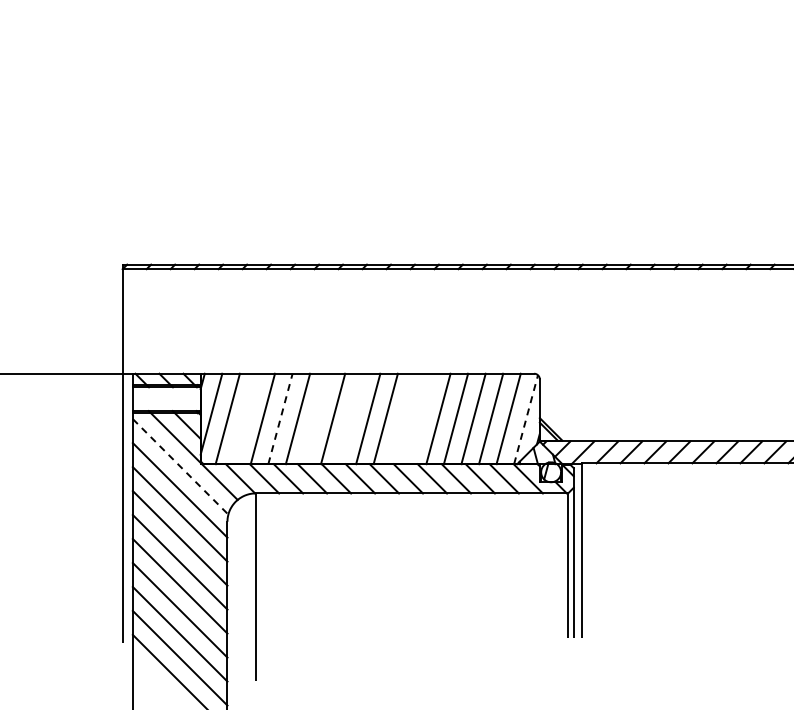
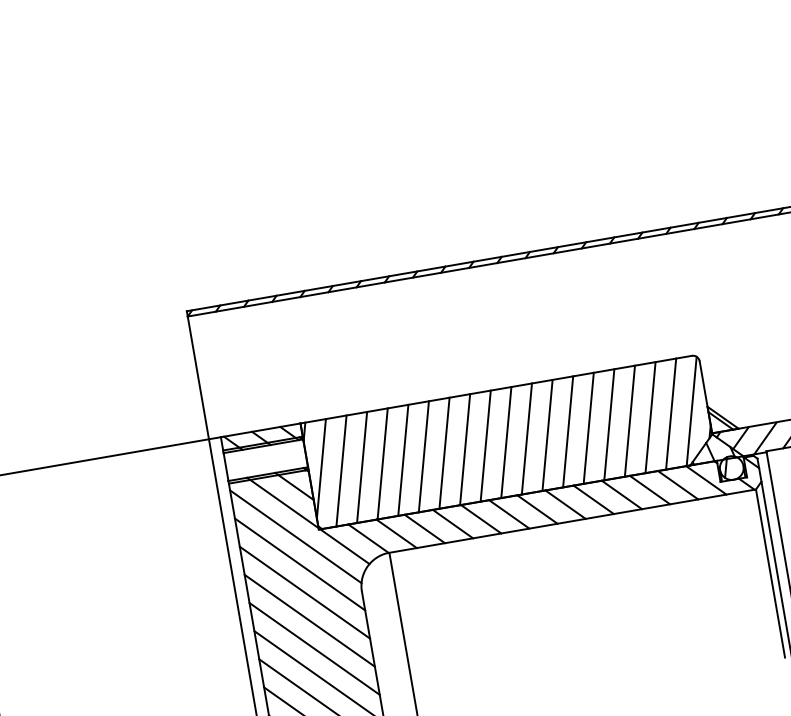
line: (245, 418) -> (362, 466), added
line: (280, 418) -> (403, 459), dashed -> solid
line: (315, 418) -> (444, 452), added
line: (350, 418) -> (485, 445), added
line: (403, 418) -> (547, 434), added
line: (420, 418) -> (567, 431), added
line: (526, 419) -> (692, 411), dashed -> solid
line: (180, 466) -> (295, 536), dashed -> solid

